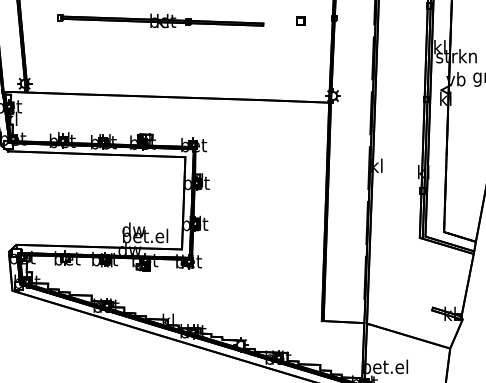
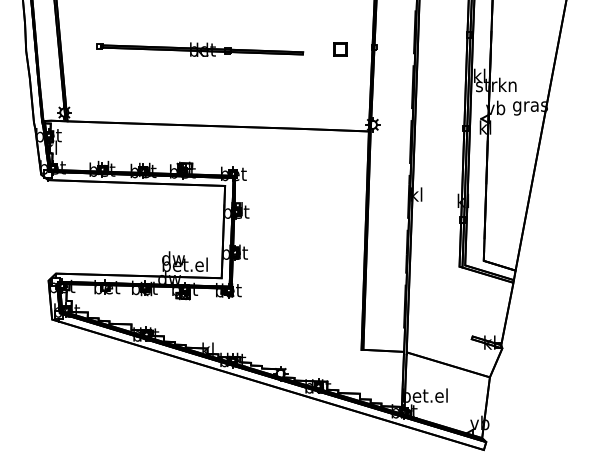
part: (300, 20) -> (340, 49), size x1.6

